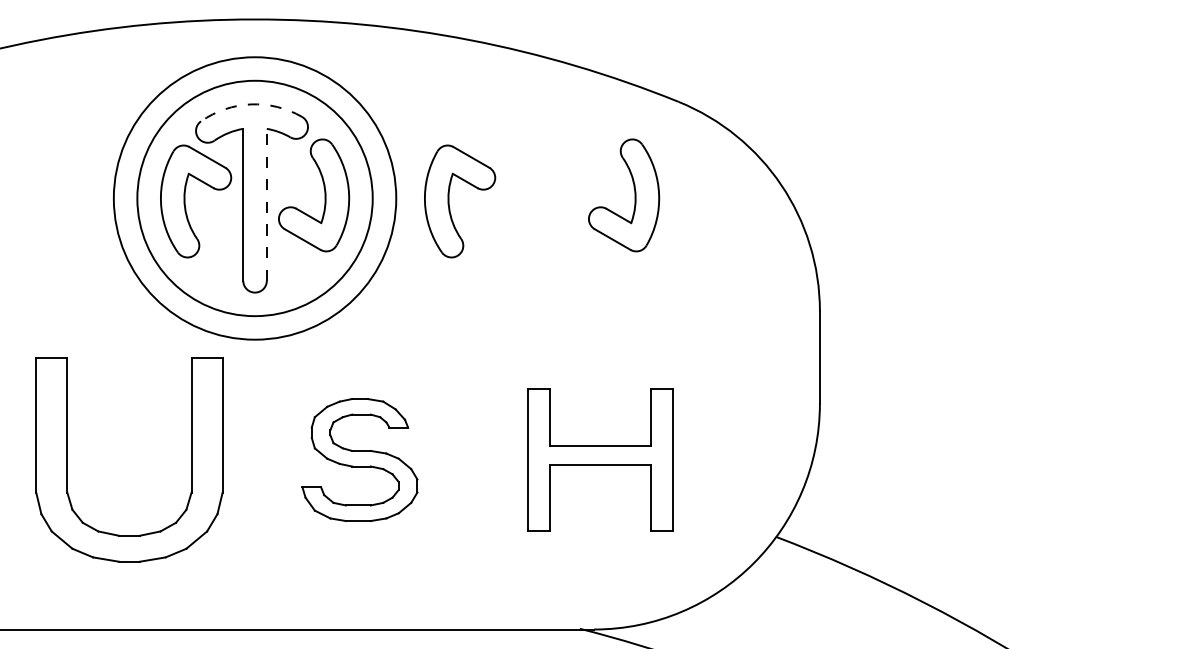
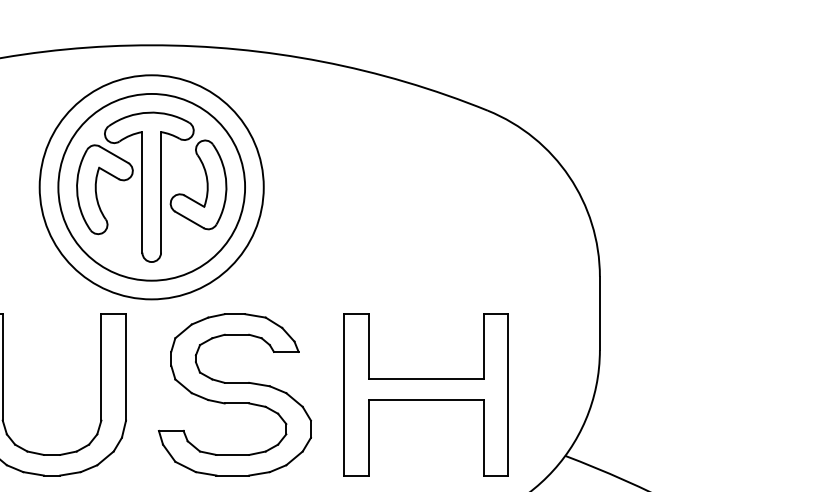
arc: (250, 104) -> (148, 112), dashed -> solid
part: (634, 195) -> (452, 184), removed
part: (449, 201) -> (306, 189), removed
line: (266, 204) -> (160, 192), dashed -> solid
part: (359, 459) -> (234, 394), size x1.67
part: (600, 459) -> (425, 394), size x1.43

